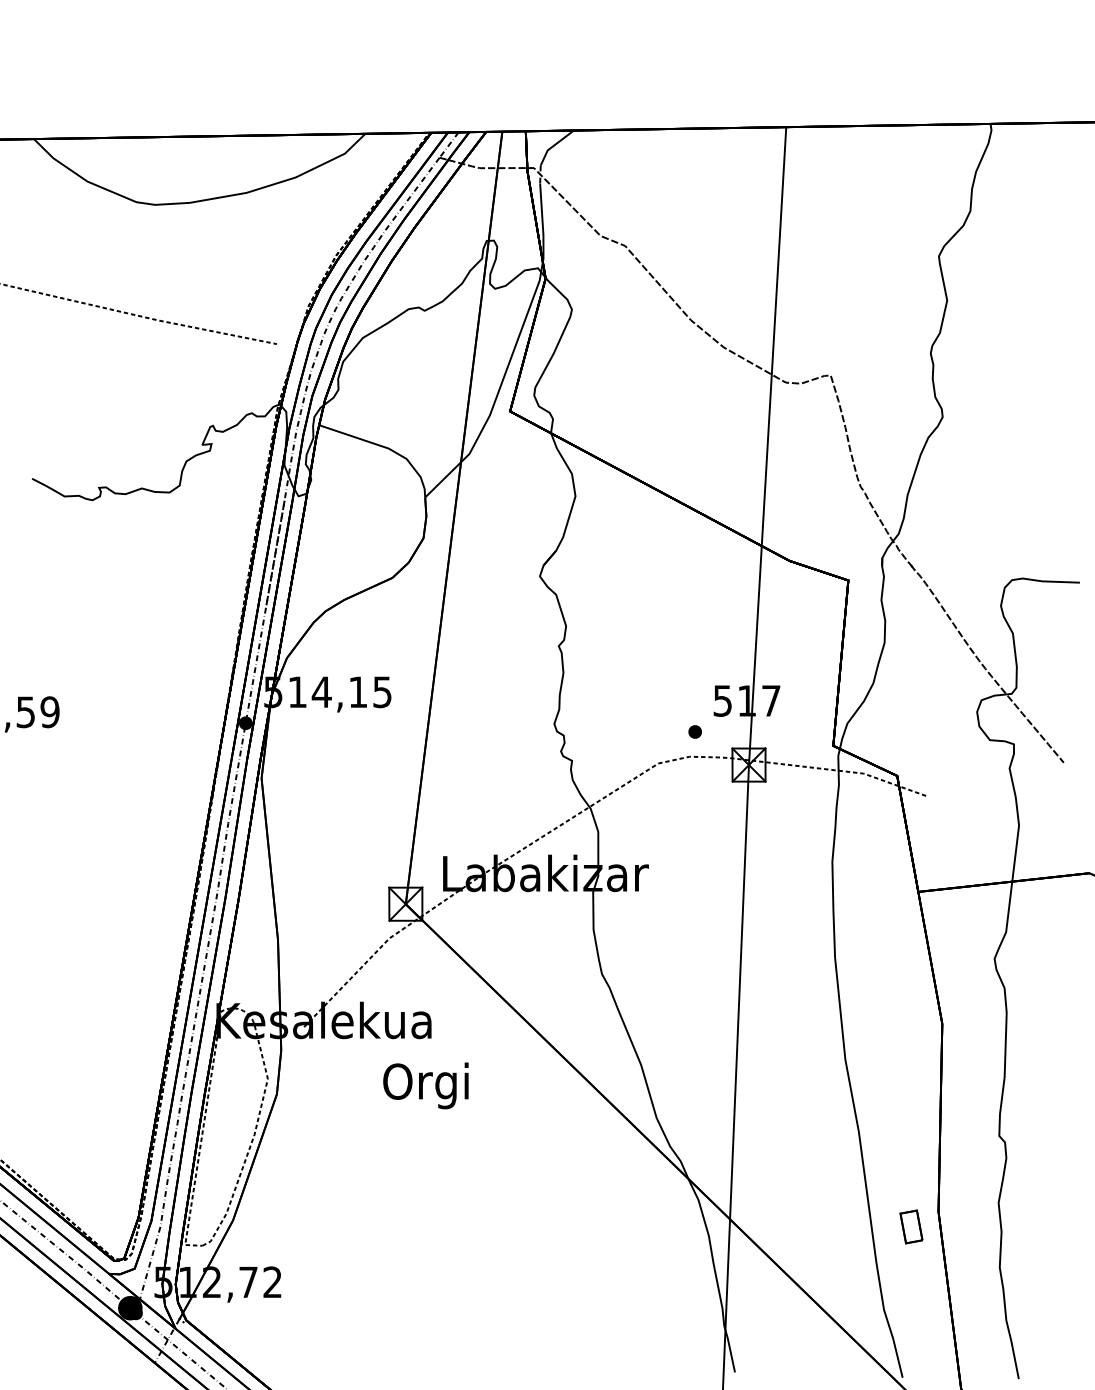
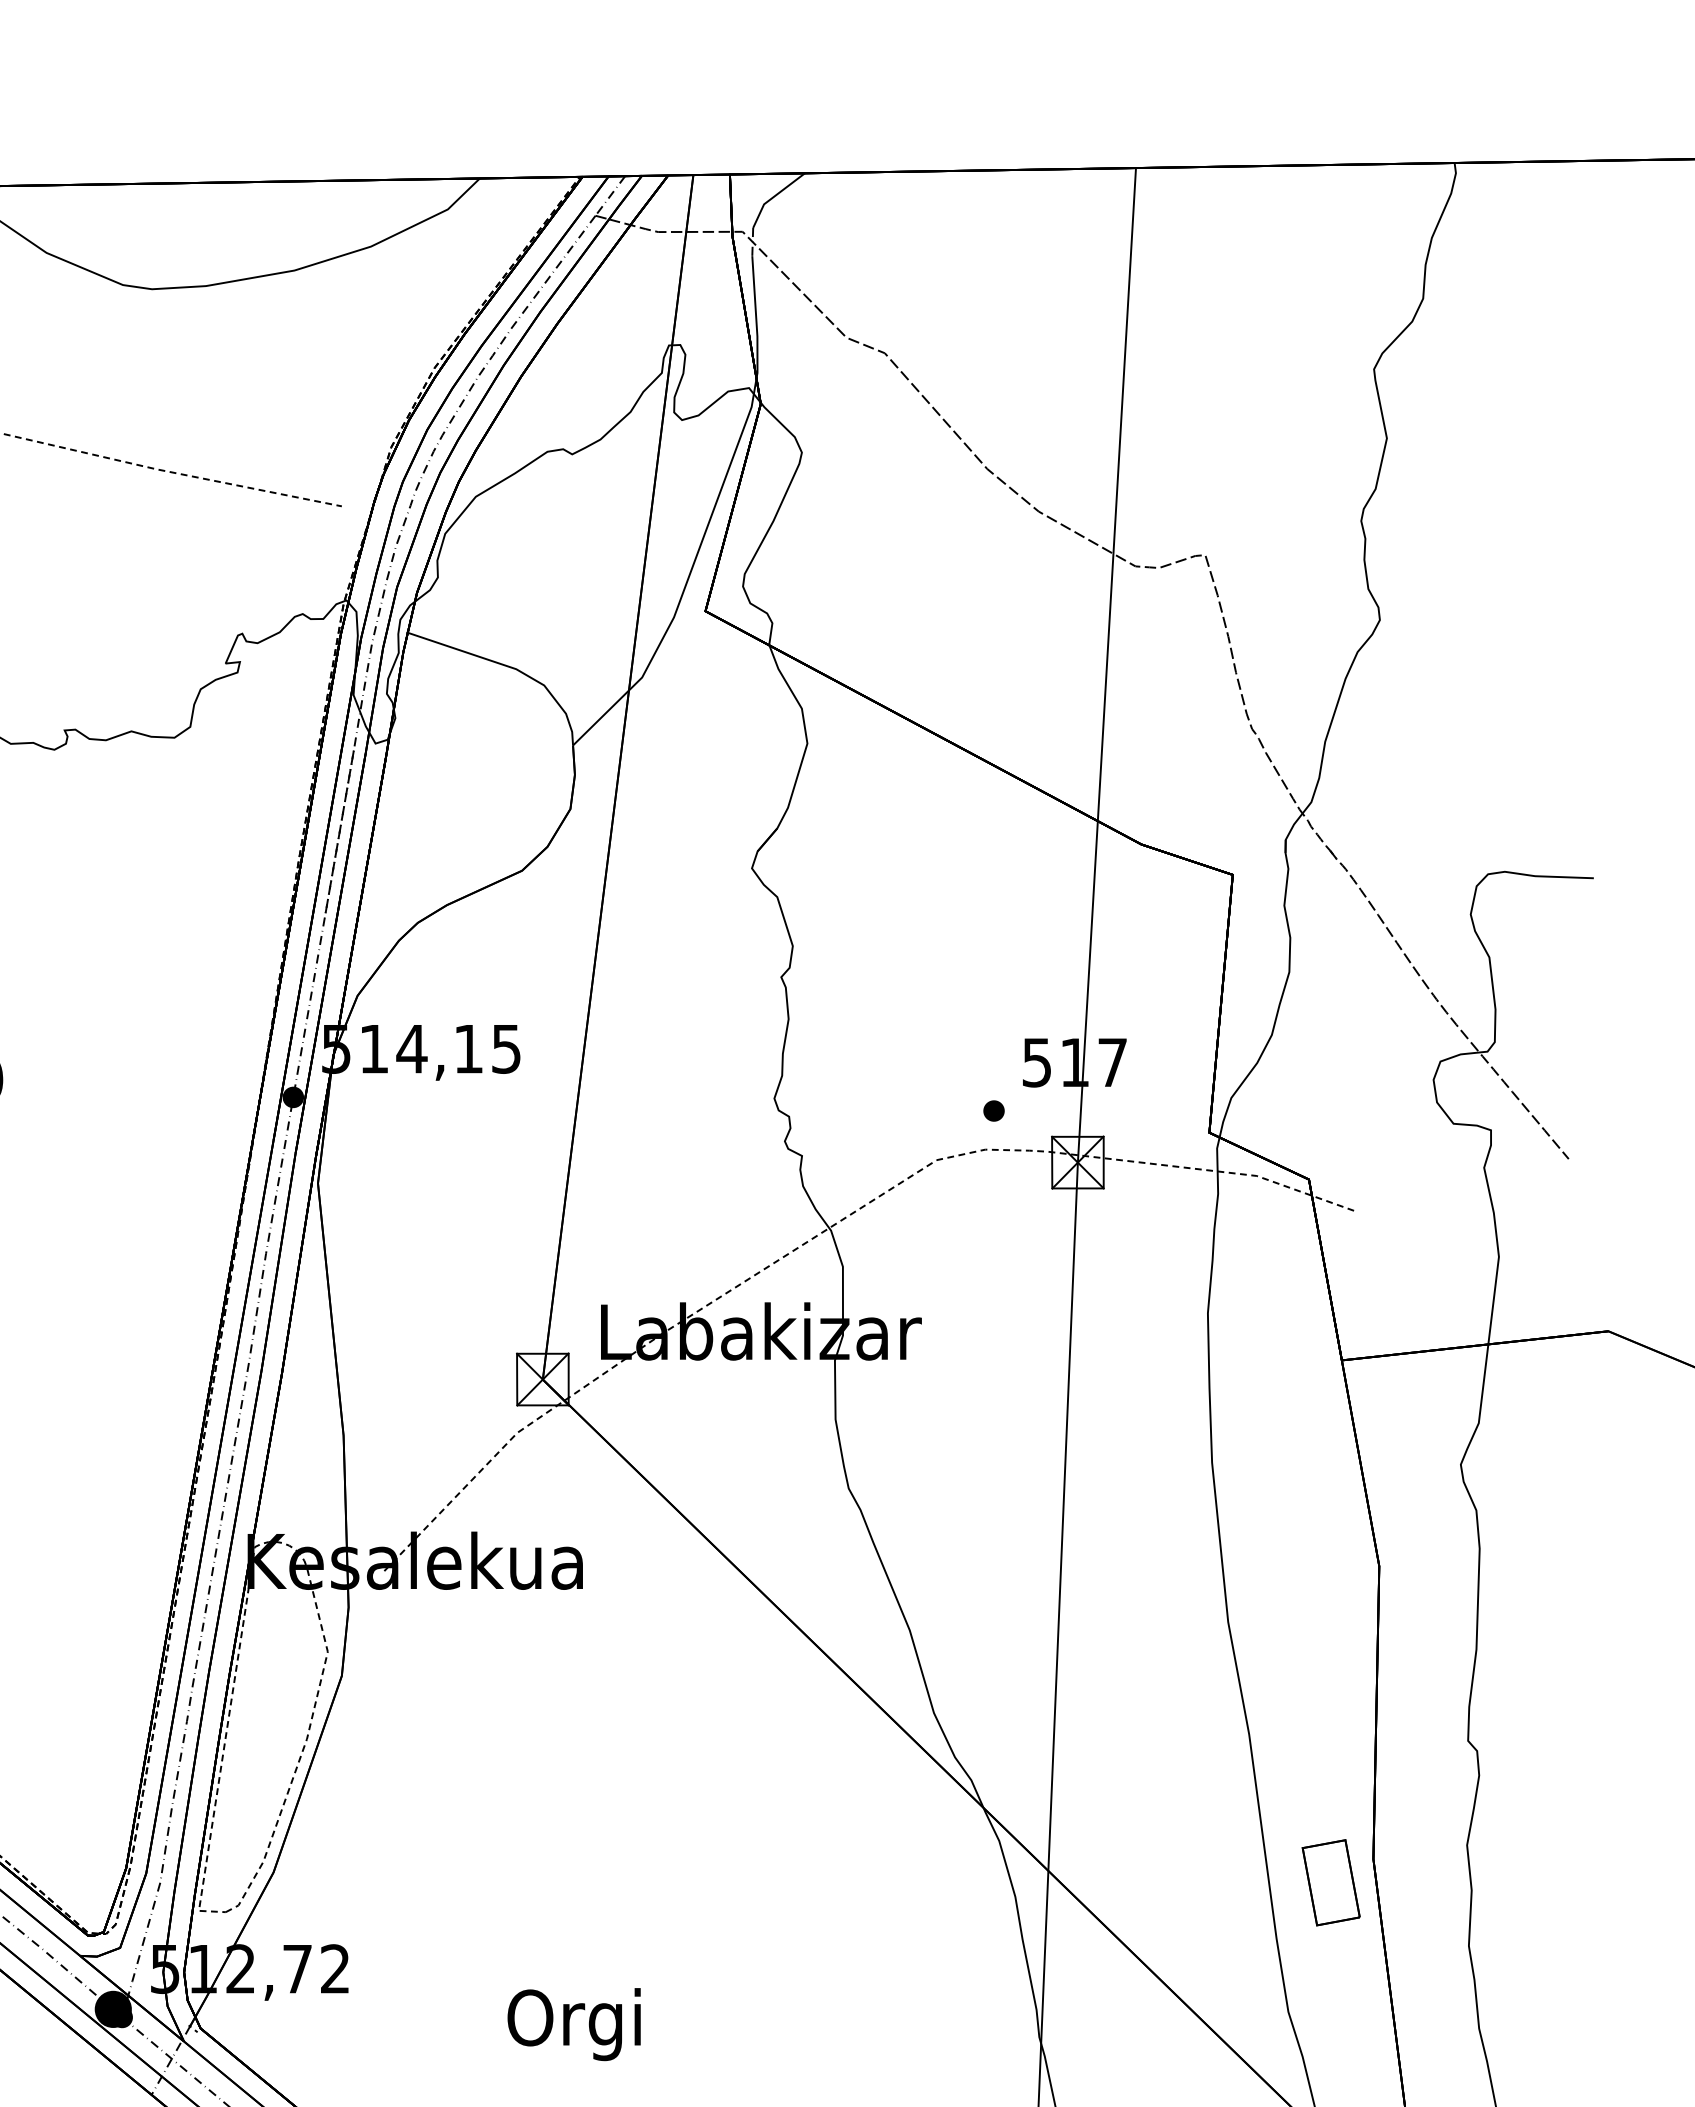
text: (425, 1085) -> (573, 2023), moved
part: (911, 1226) -> (1331, 1882), size x1.67

